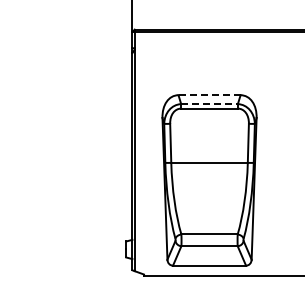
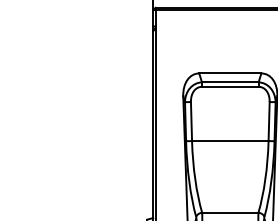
line: (209, 95) -> (230, 73), dashed -> solid
line: (210, 104) -> (231, 82), dashed -> solid

